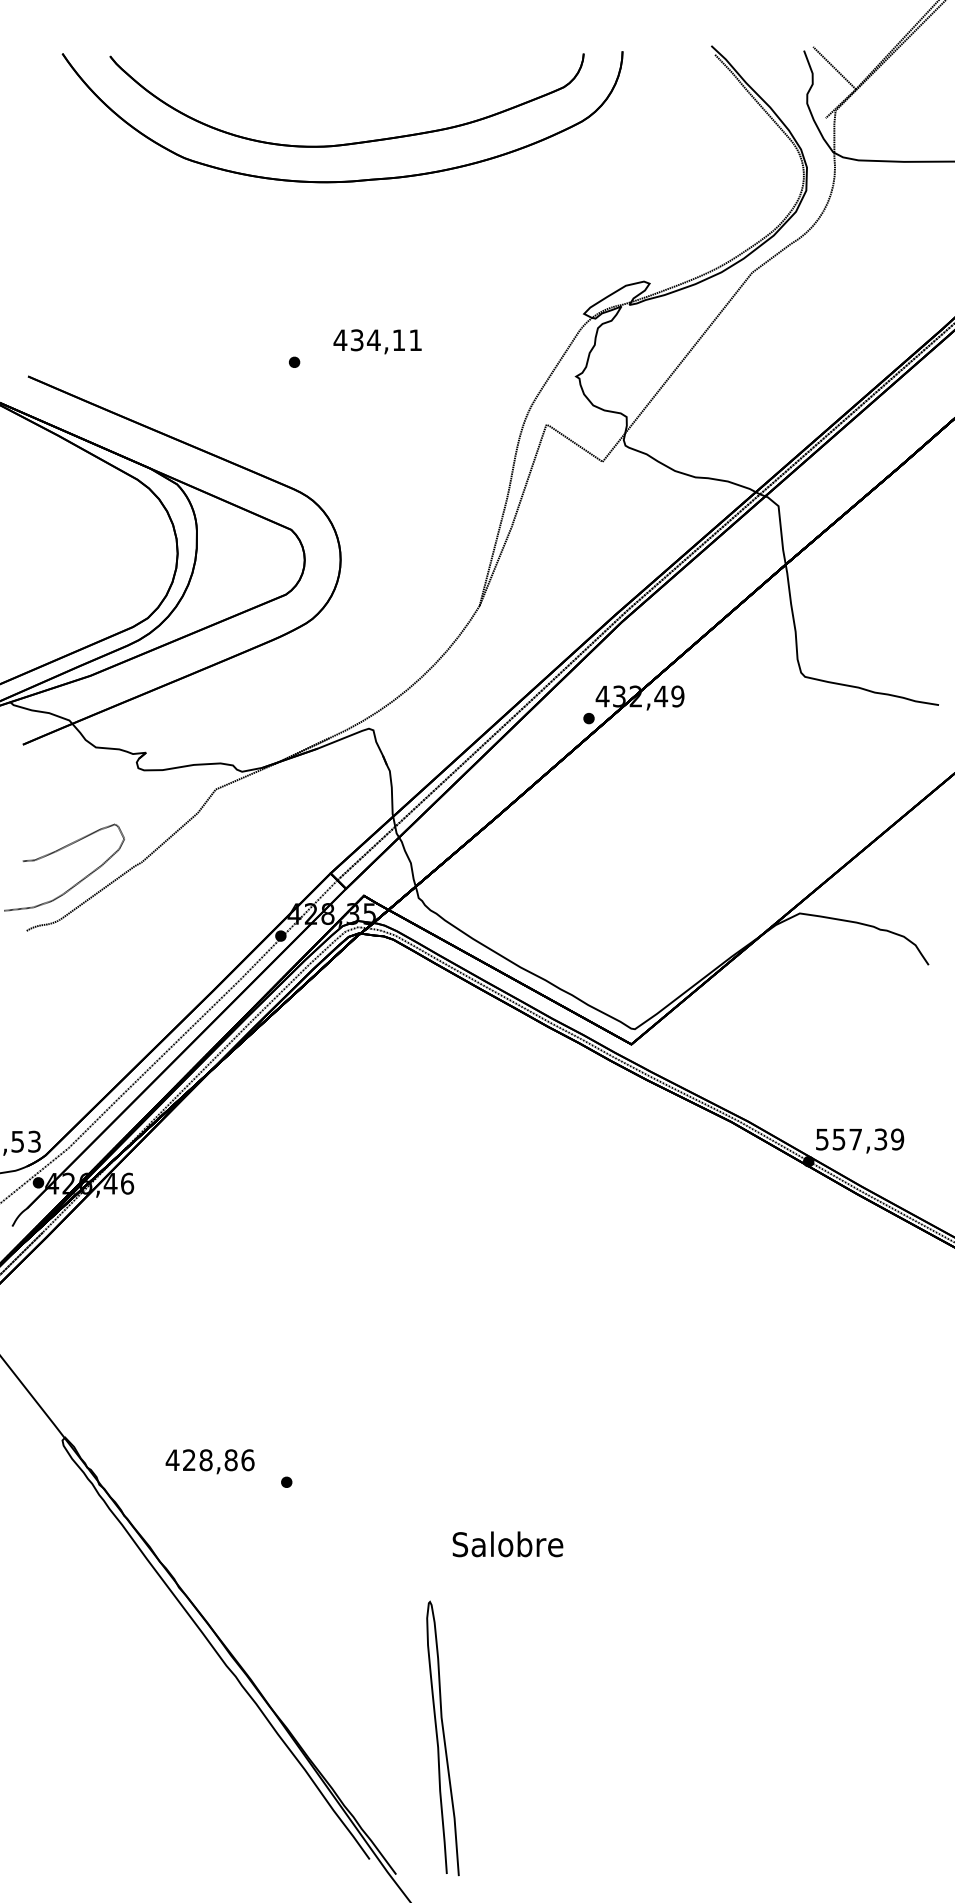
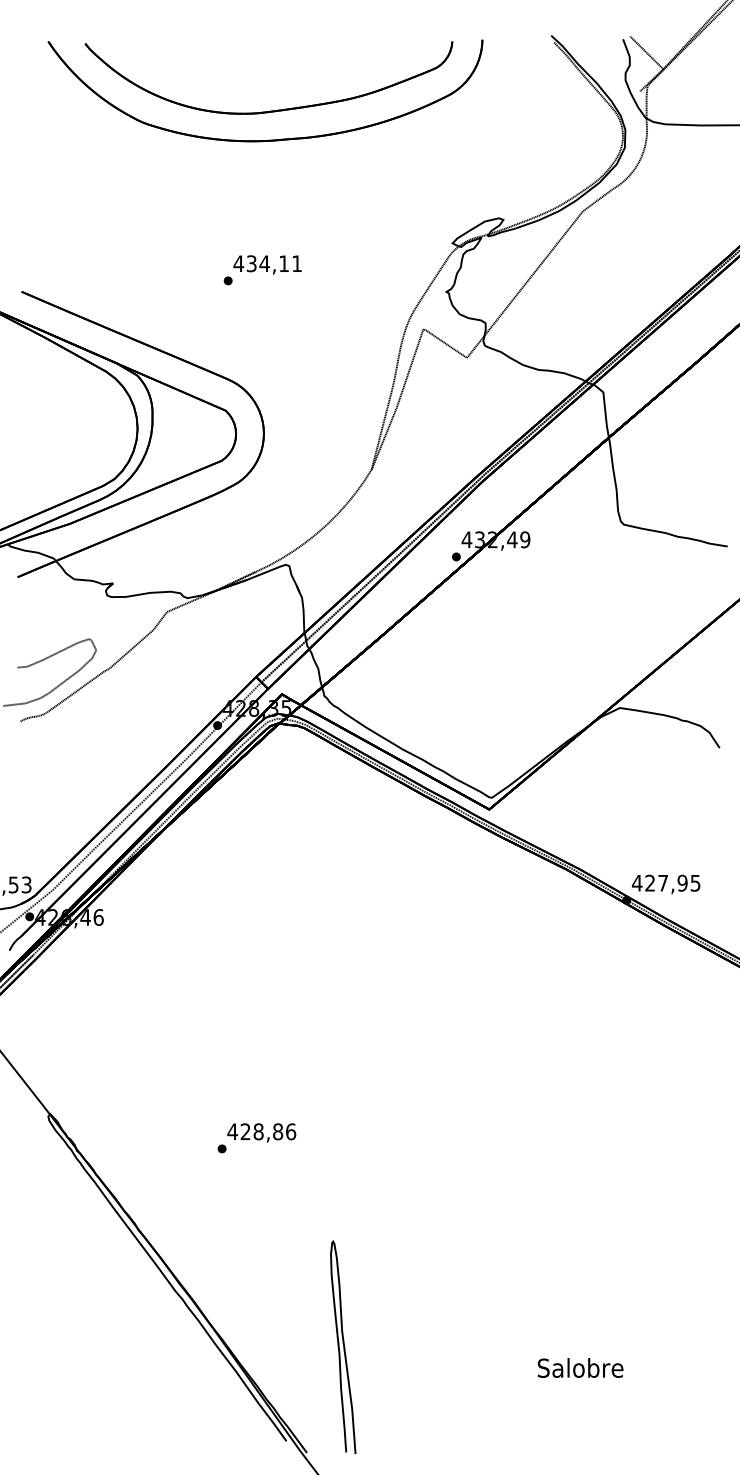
text: (377, 341) -> (267, 264), moved
text: (858, 1138) -> (665, 882), 557,39 -> 427,95
text: (209, 1461) -> (261, 1132), moved
text: (507, 1543) -> (580, 1367), moved

